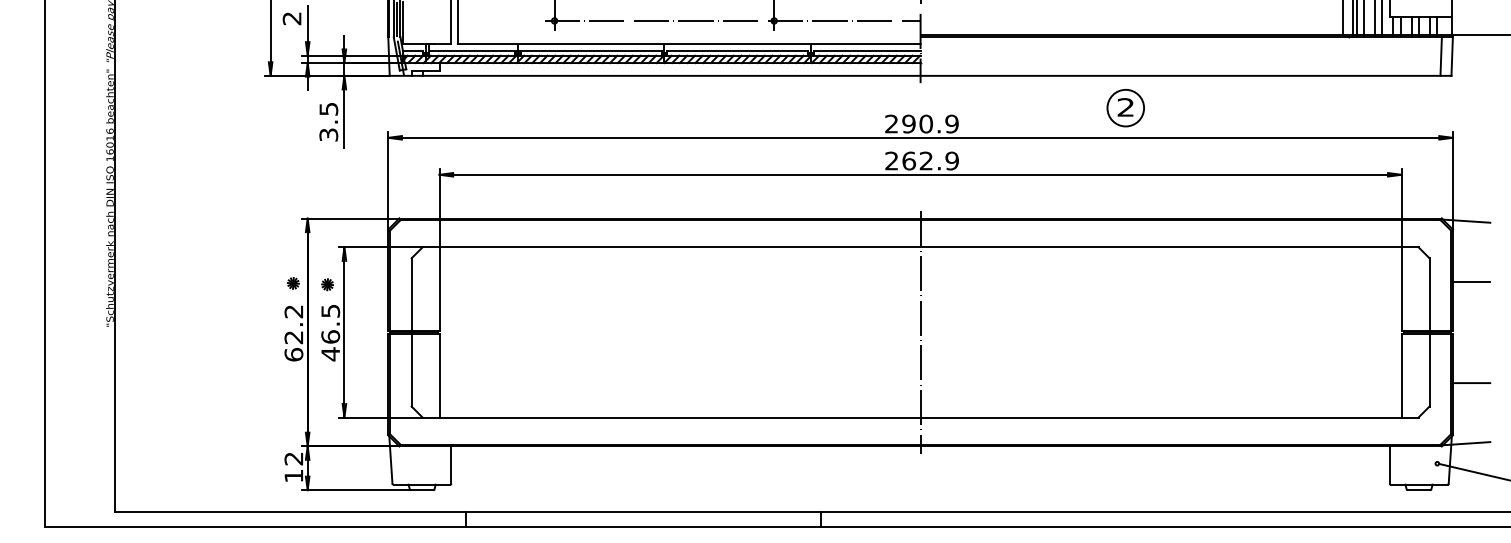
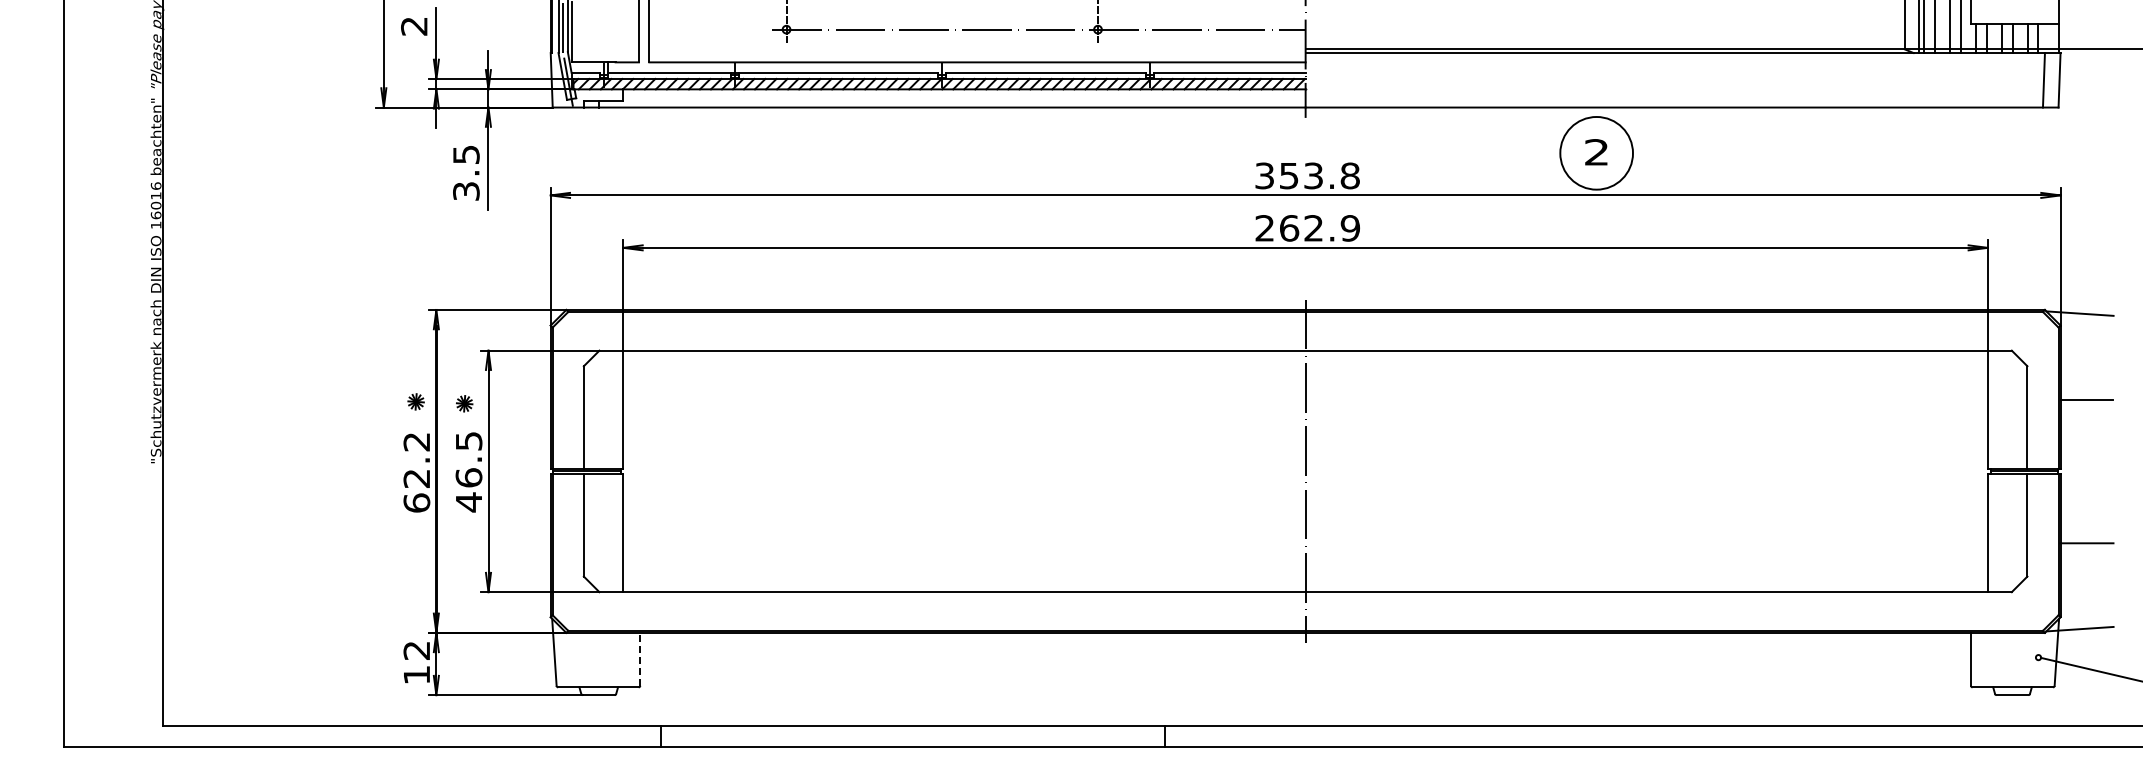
circle: (1125, 108) -> (1596, 153), size x1.4
text: (921, 123) -> (1307, 175), 290.9 -> 353.8
line: (451, 464) -> (640, 658), solid -> dashed

